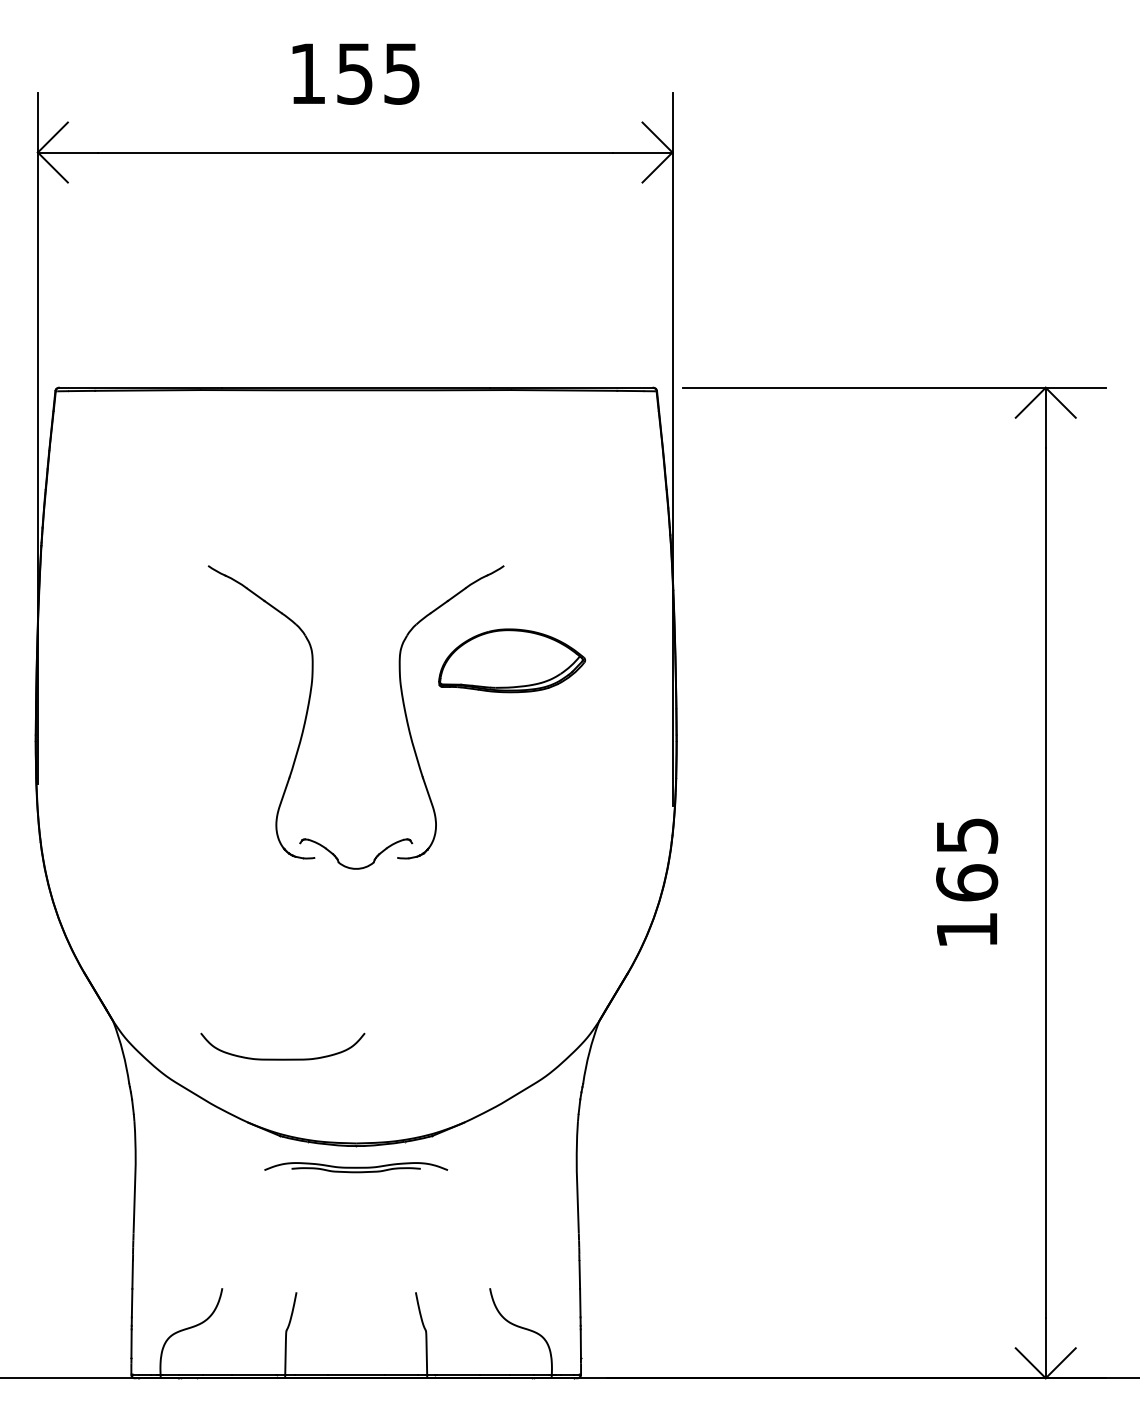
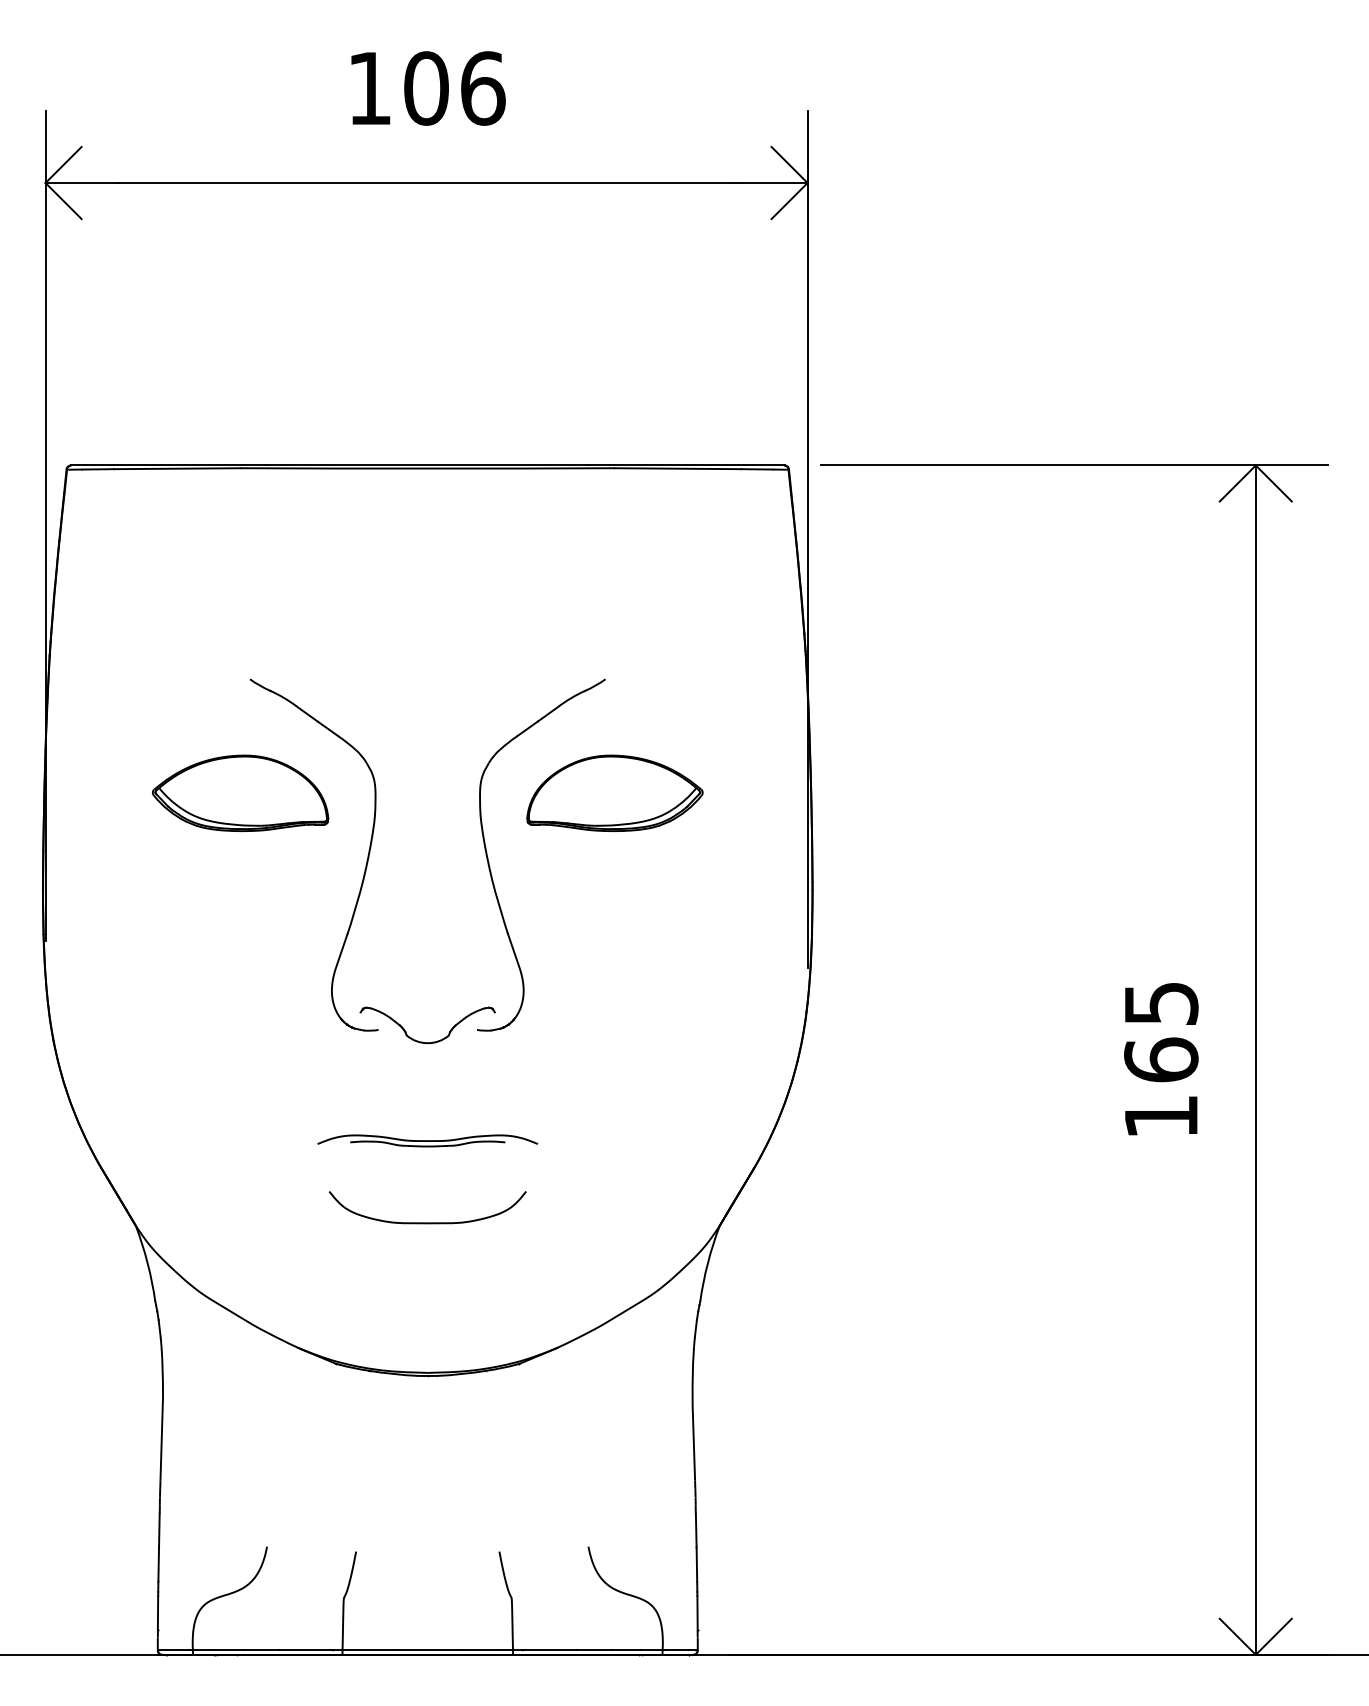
text: (378, 73) -> (454, 88), 155 -> 106
part: (200, 660) -> (240, 792), added
curve: (282, 1059) -> (427, 1222), moved
part: (355, 1167) -> (427, 1140), moved

